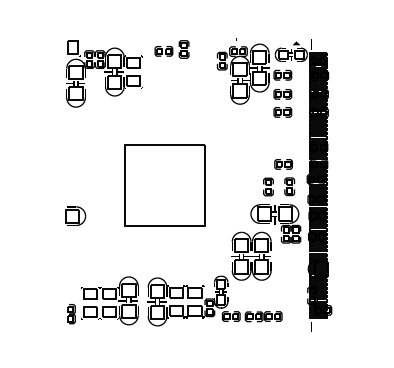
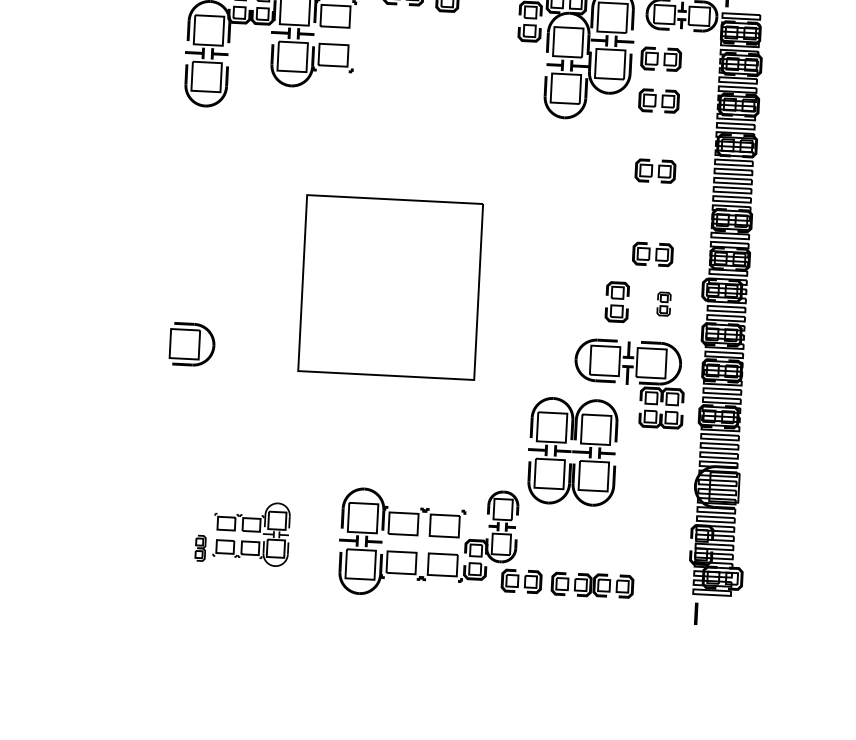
part: (282, 112) -> (654, 171), moved
part: (289, 186) -> (663, 303), size x0.6
part: (102, 300) -> (241, 532), size x0.6

